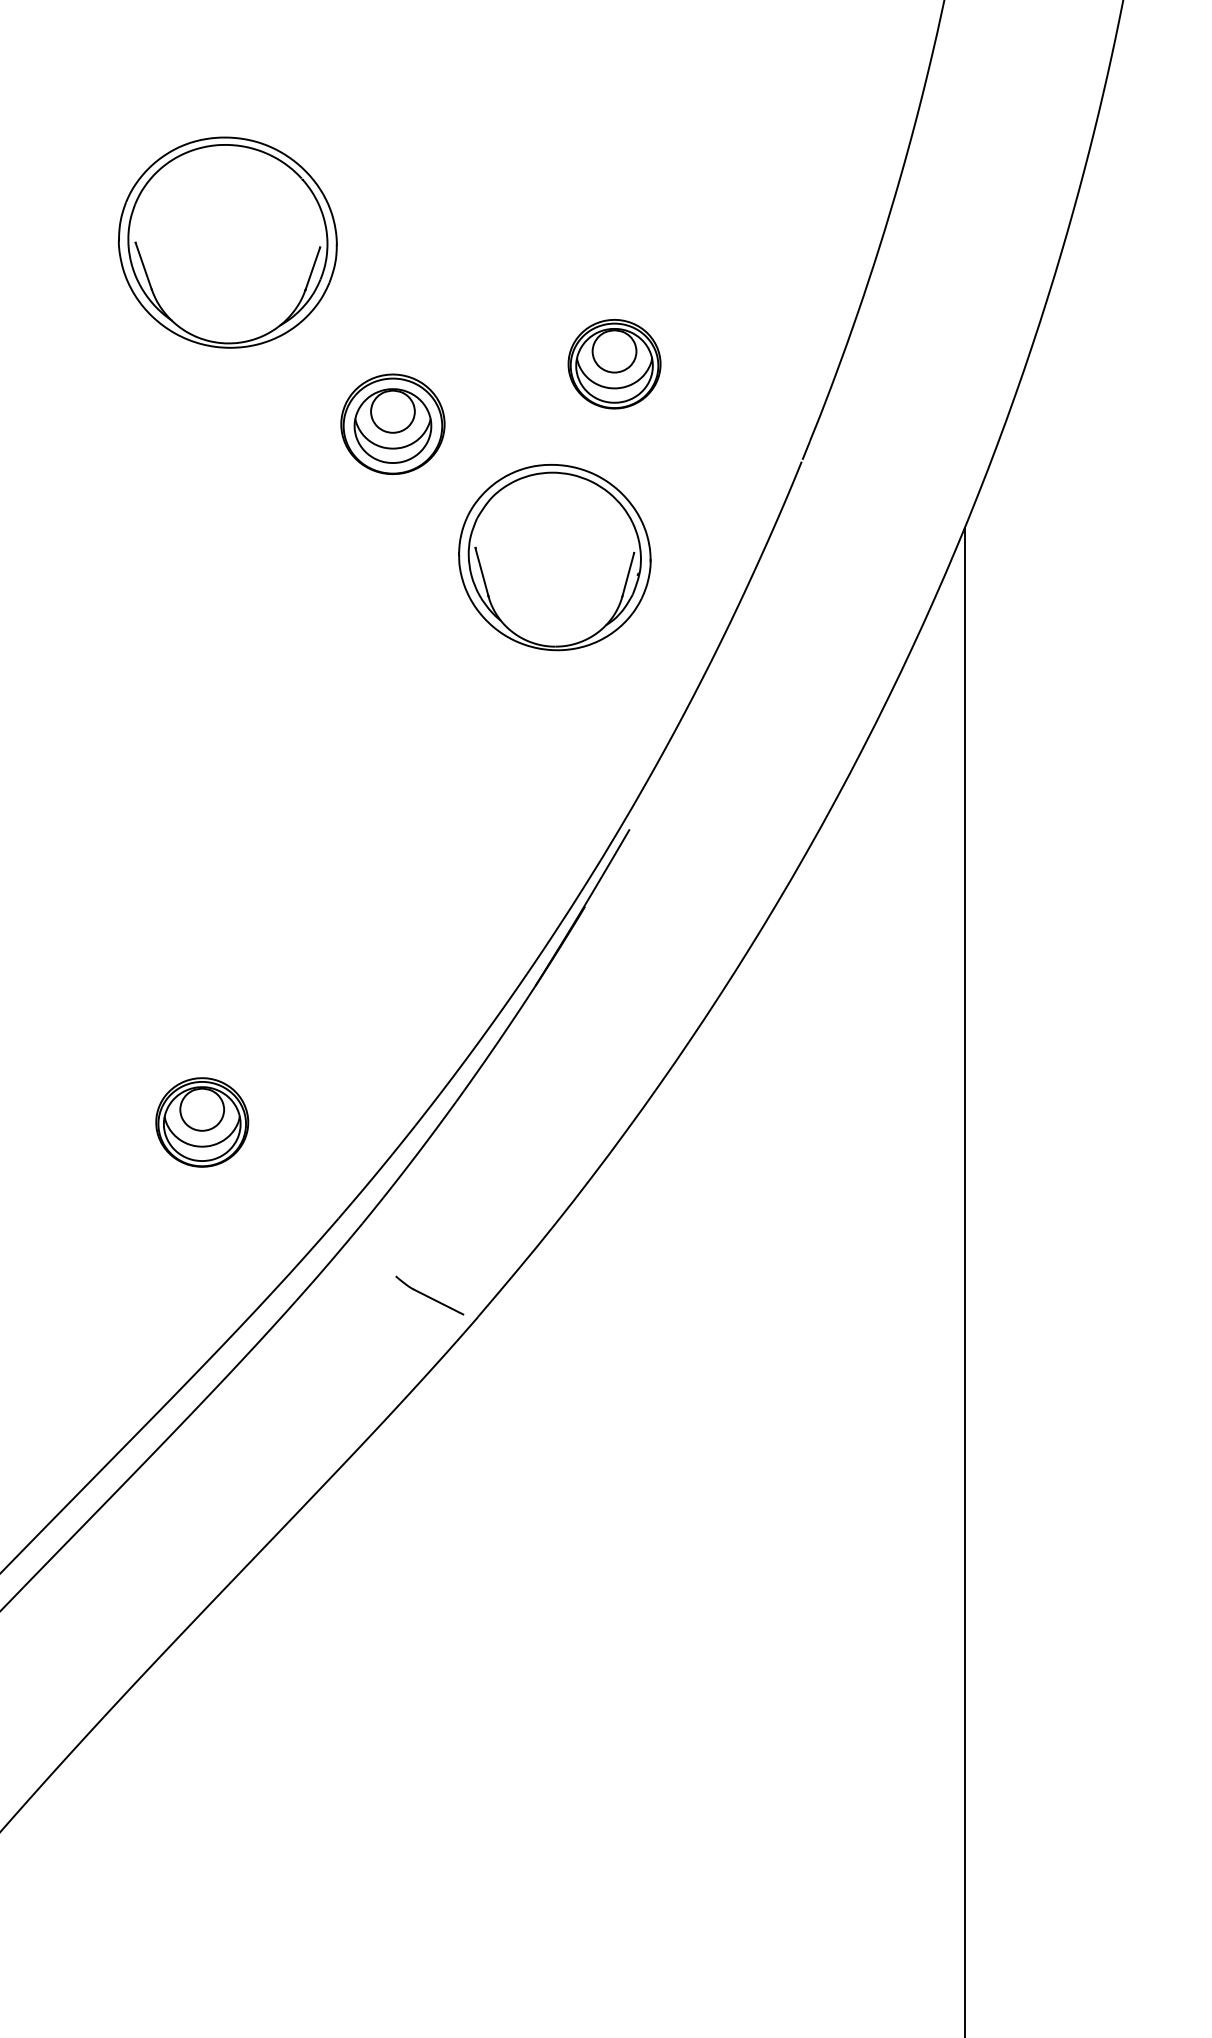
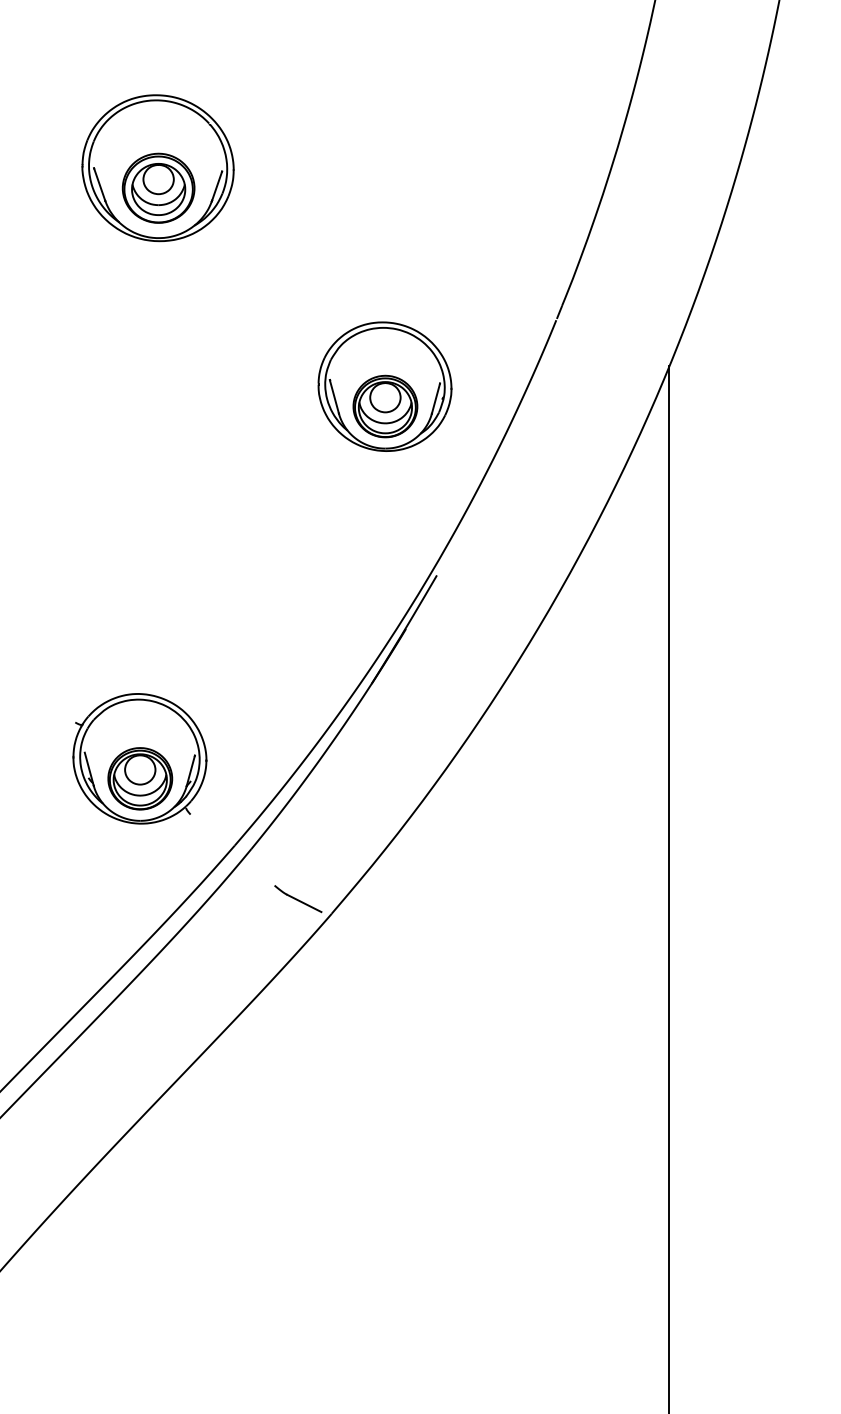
part: (614, 364) -> (385, 406), moved
part: (392, 423) -> (158, 187), moved
part: (201, 1093) -> (139, 758), added

